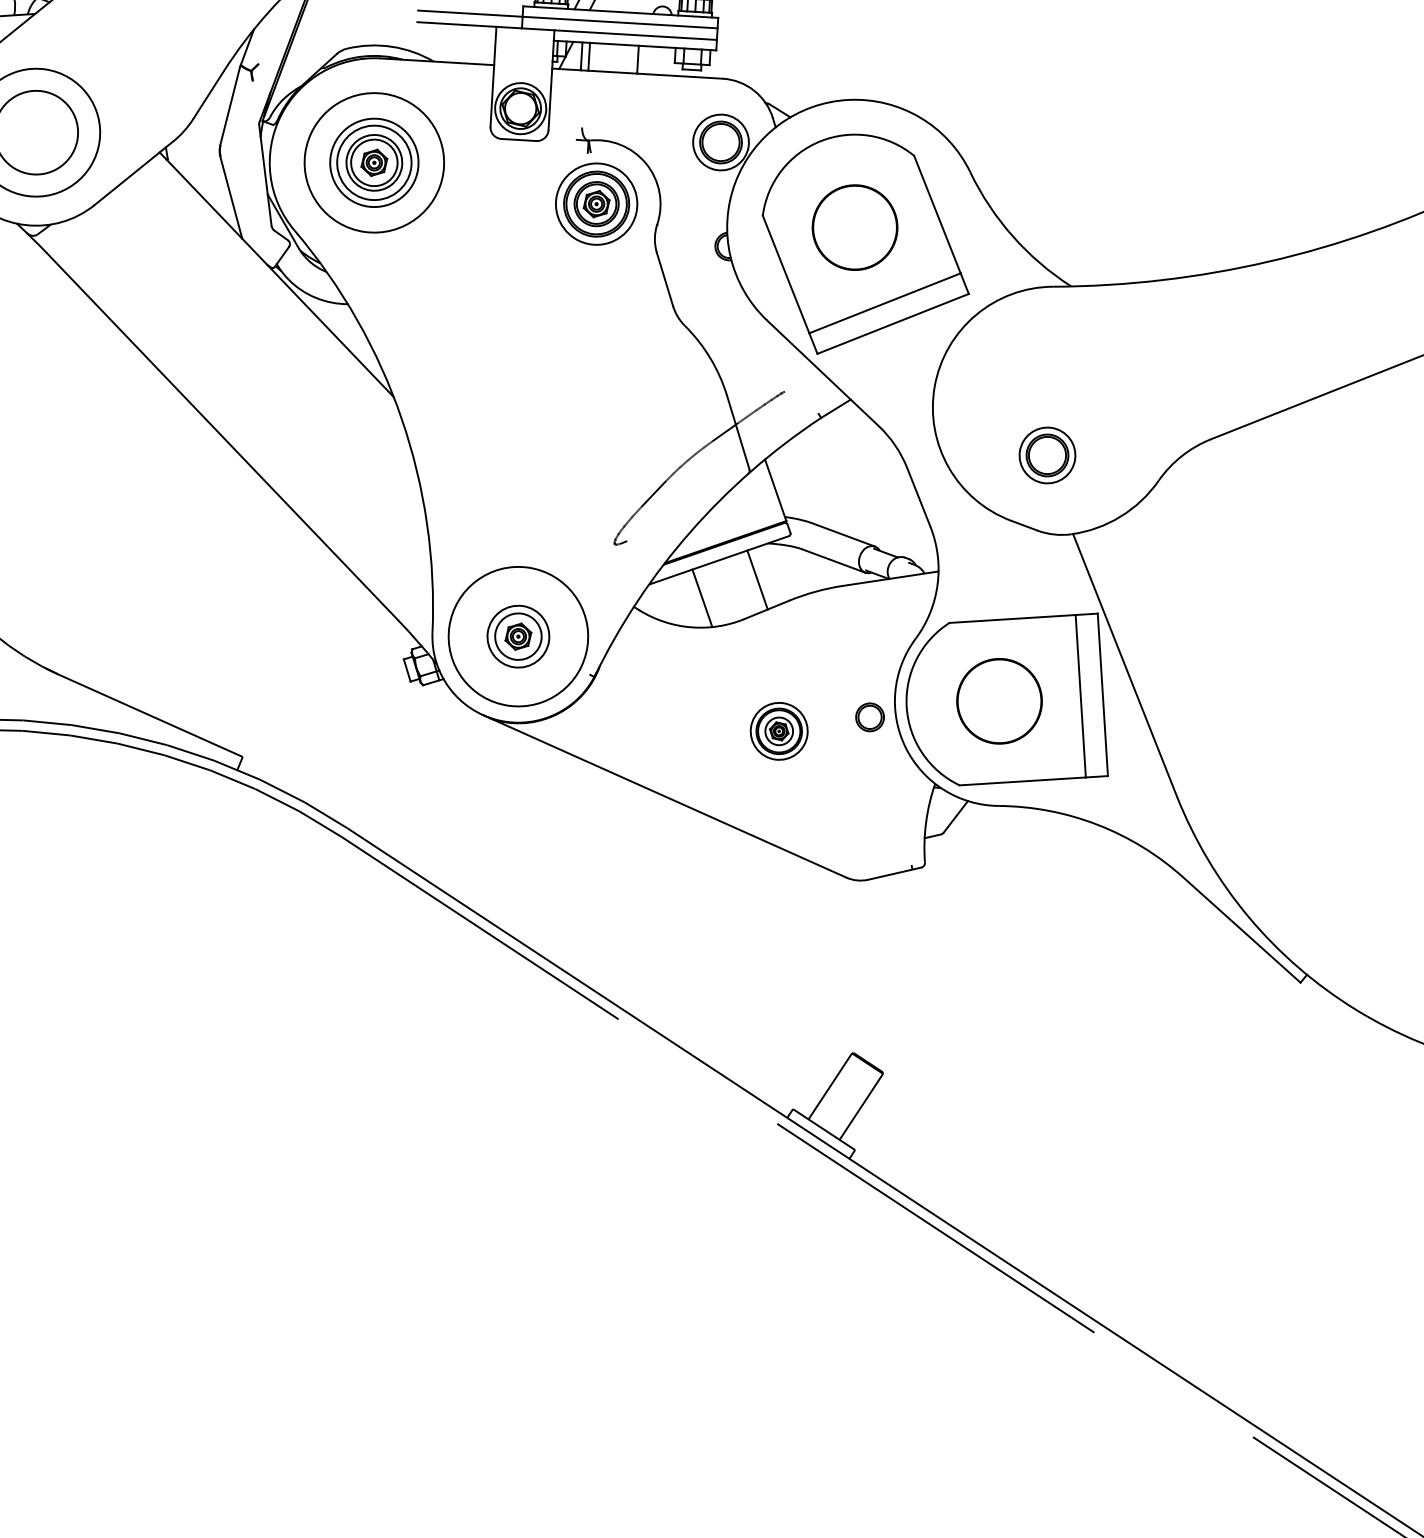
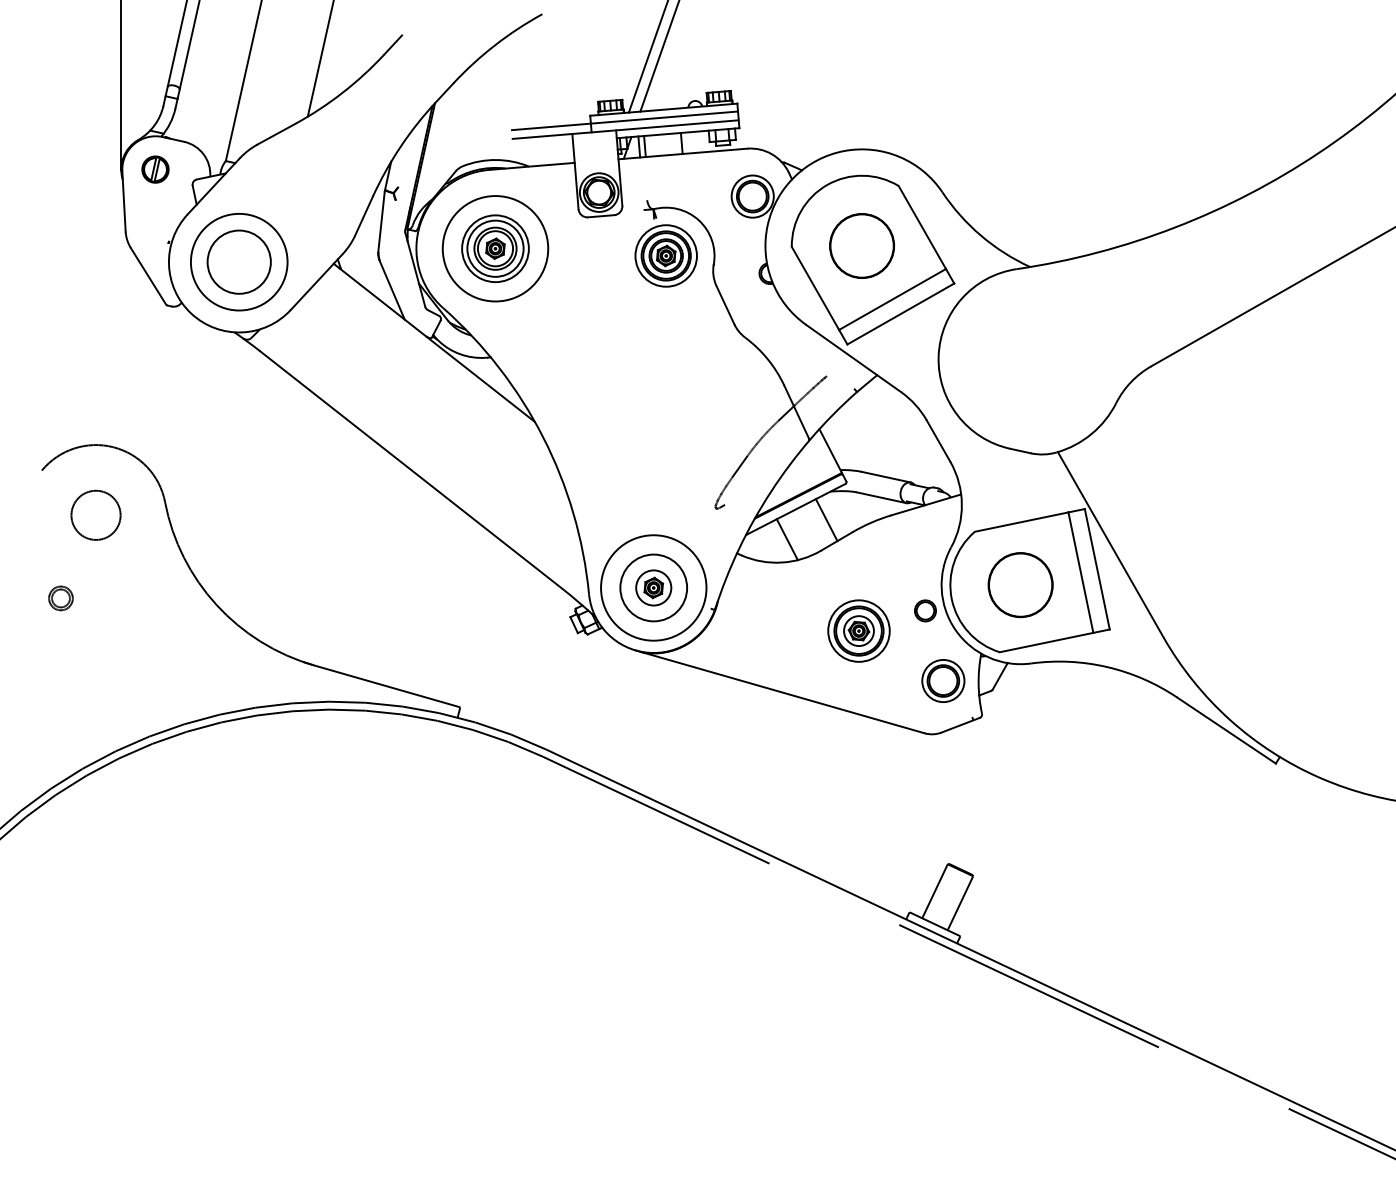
part: (1047, 454) -> (943, 680), moved
circle: (518, 636) -> (653, 587), size x1.43
part: (778, 730) -> (858, 630), size x1.43

